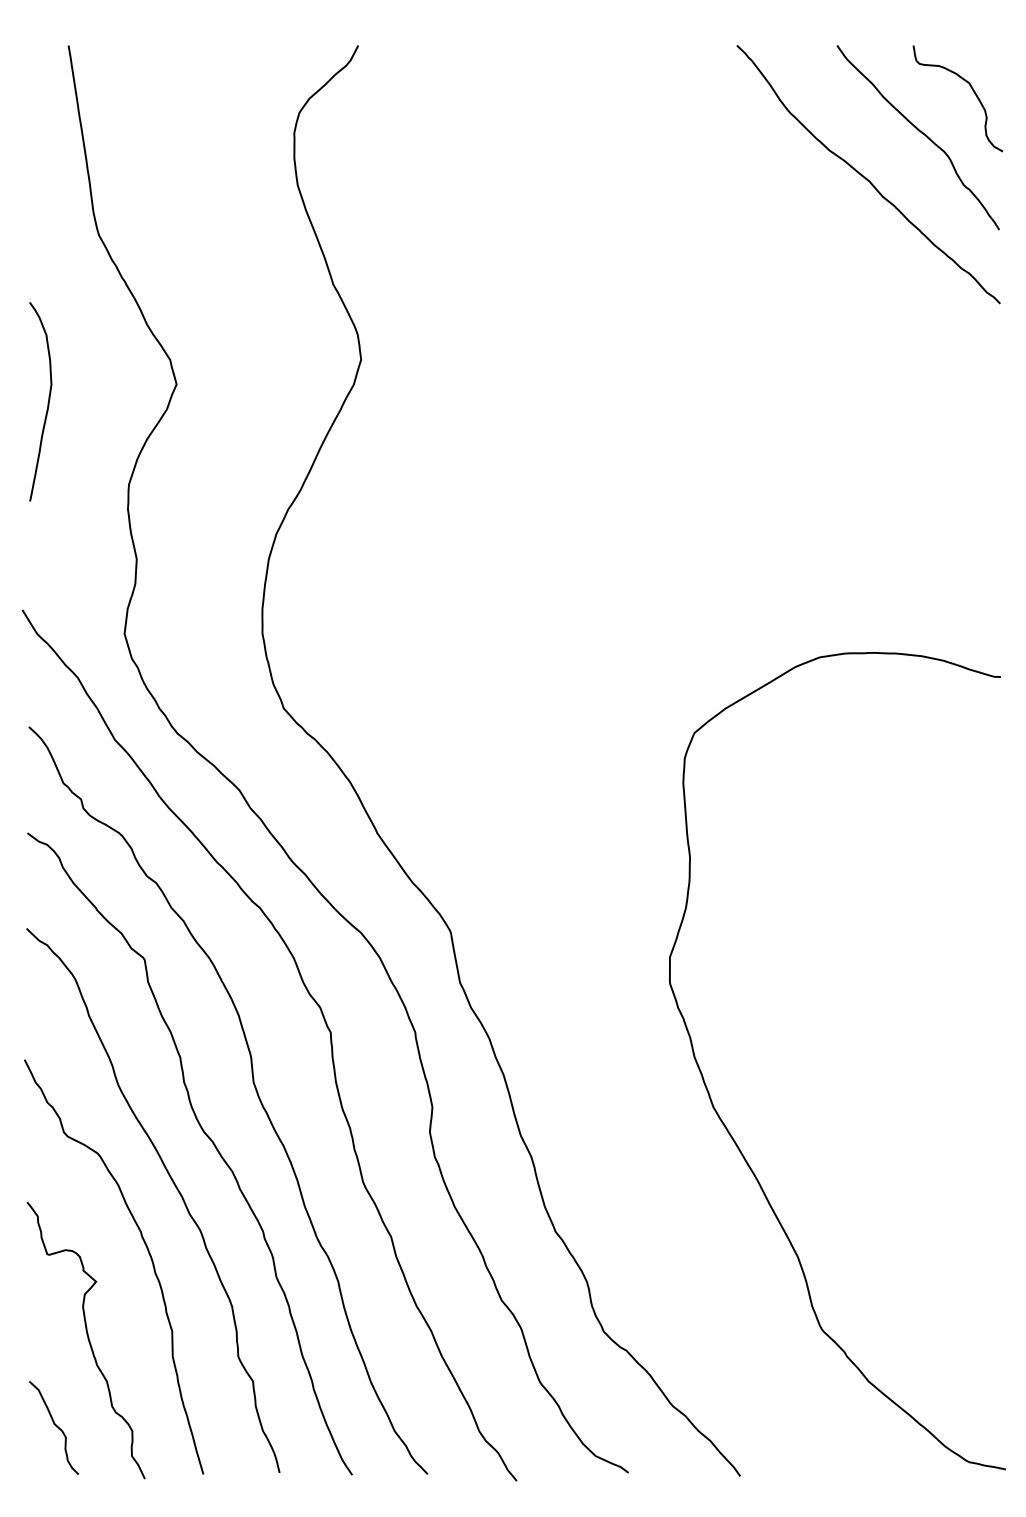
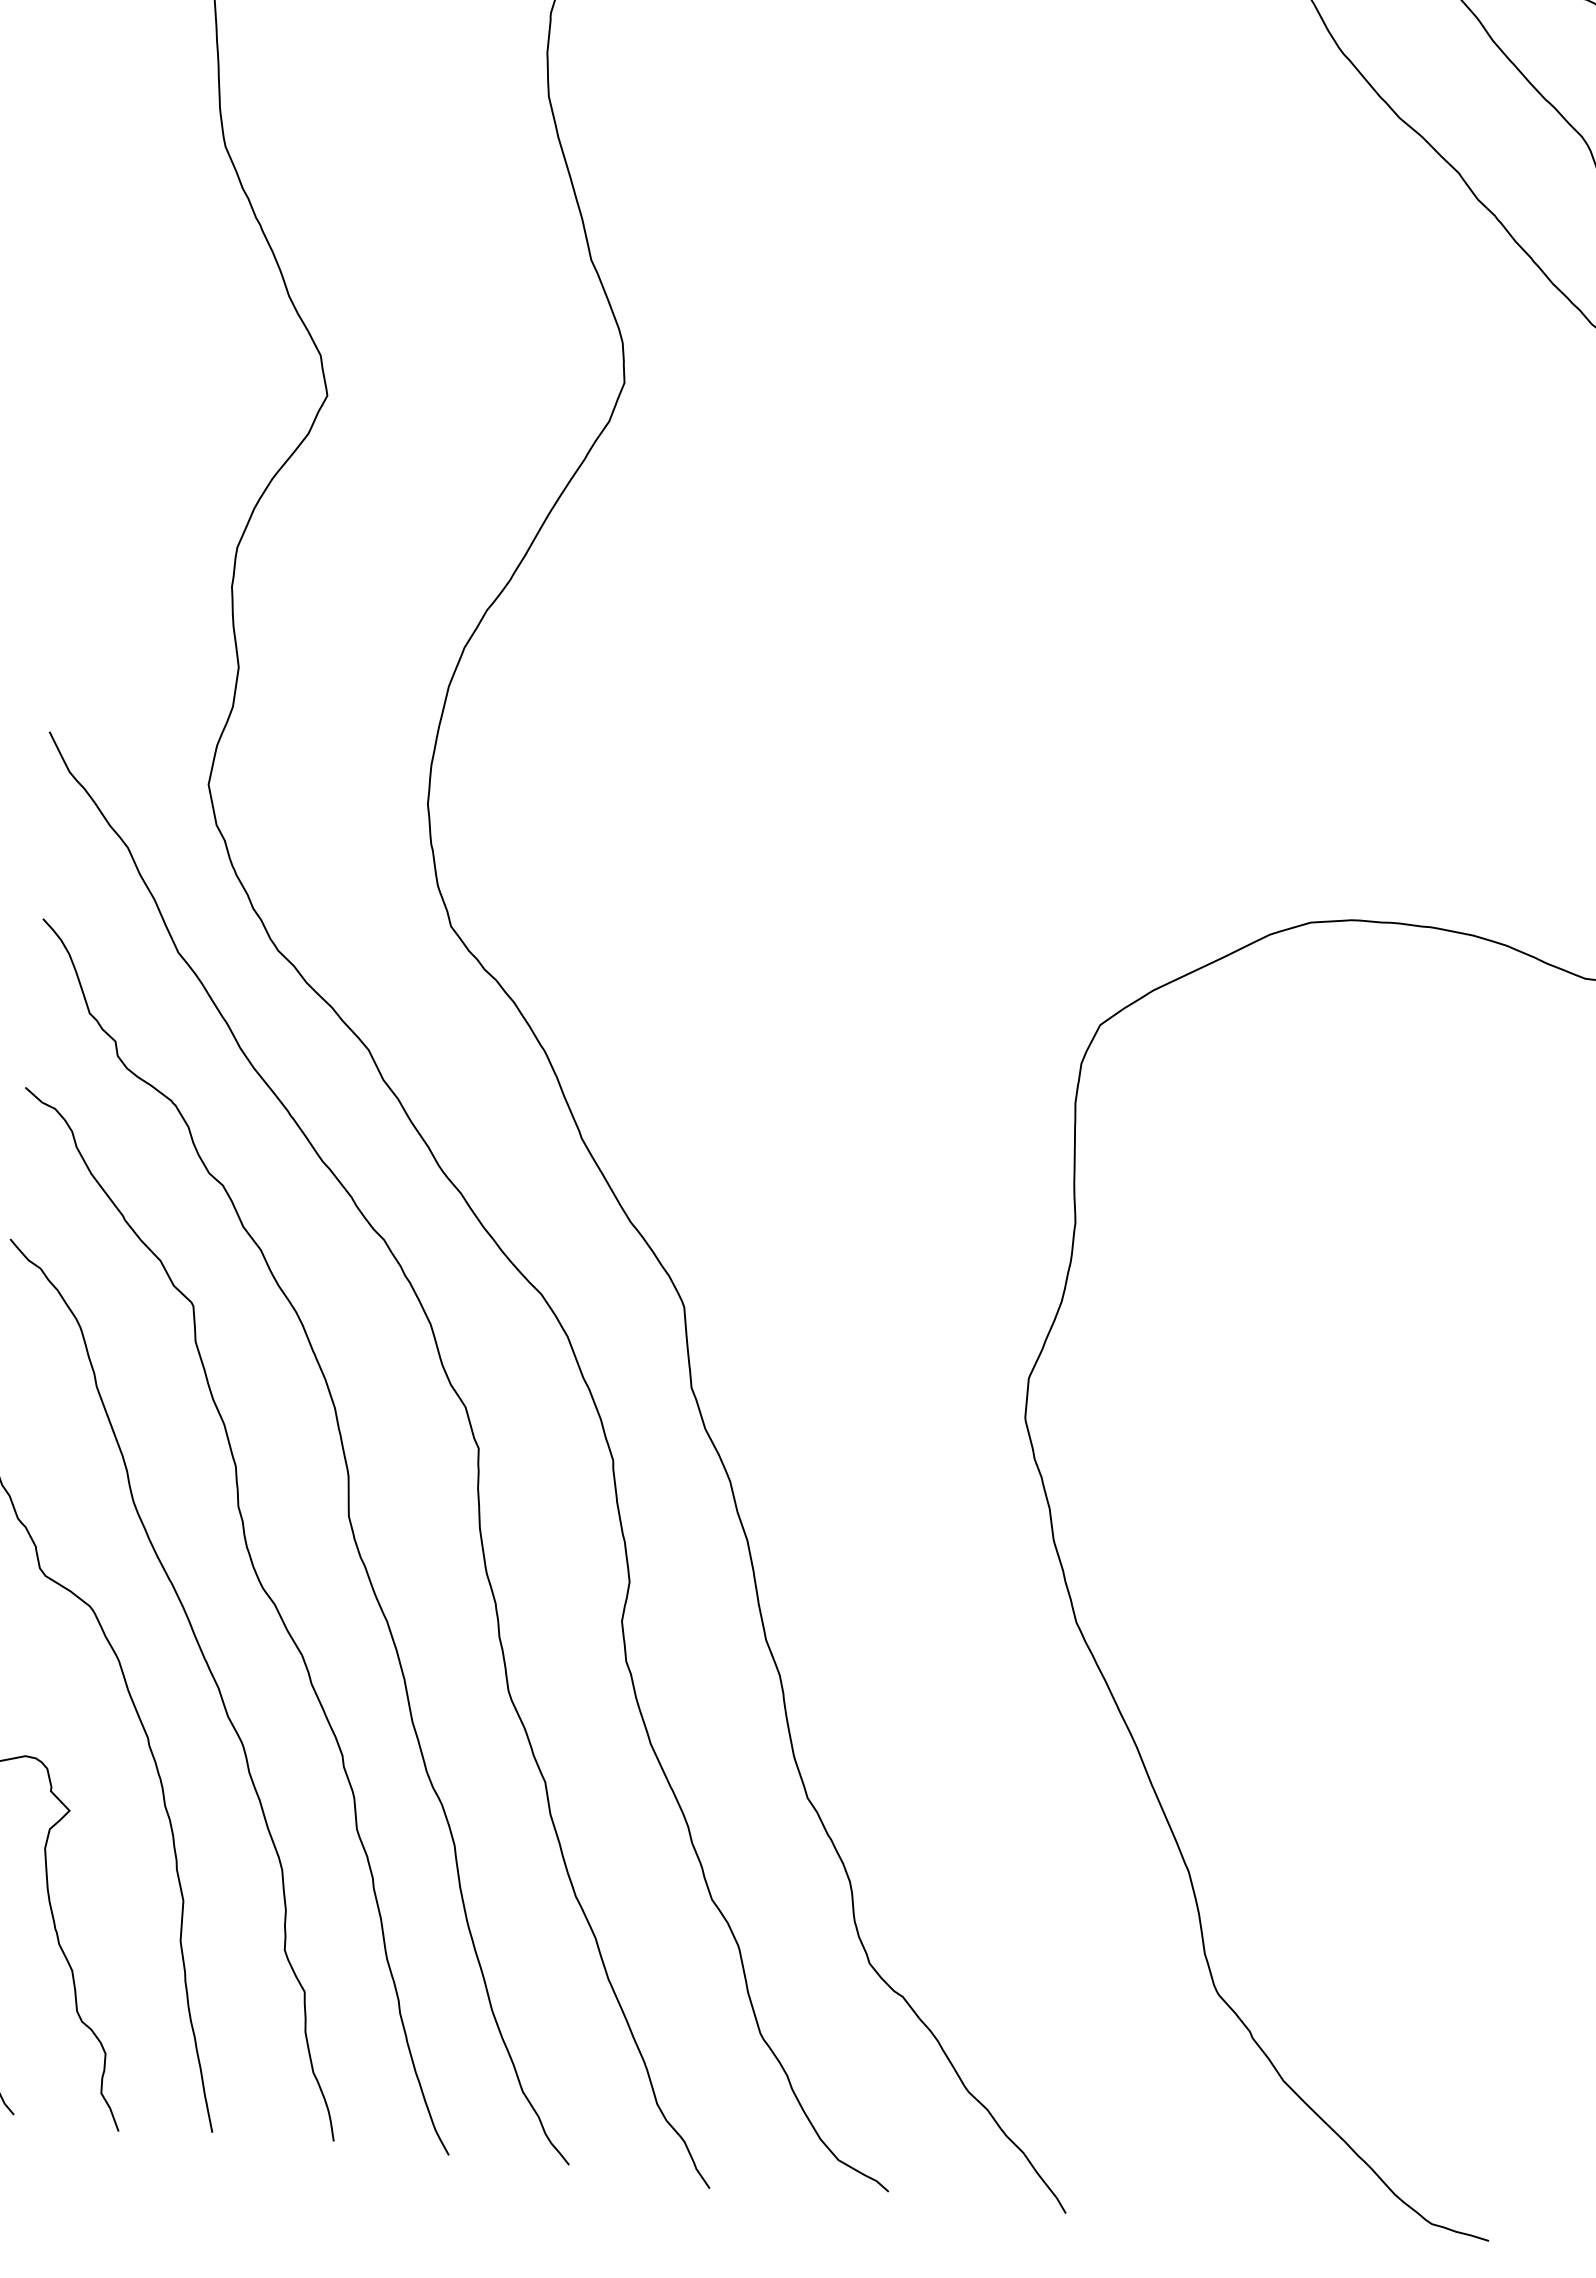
curve: (47, 402) -> (119, 405), removed

